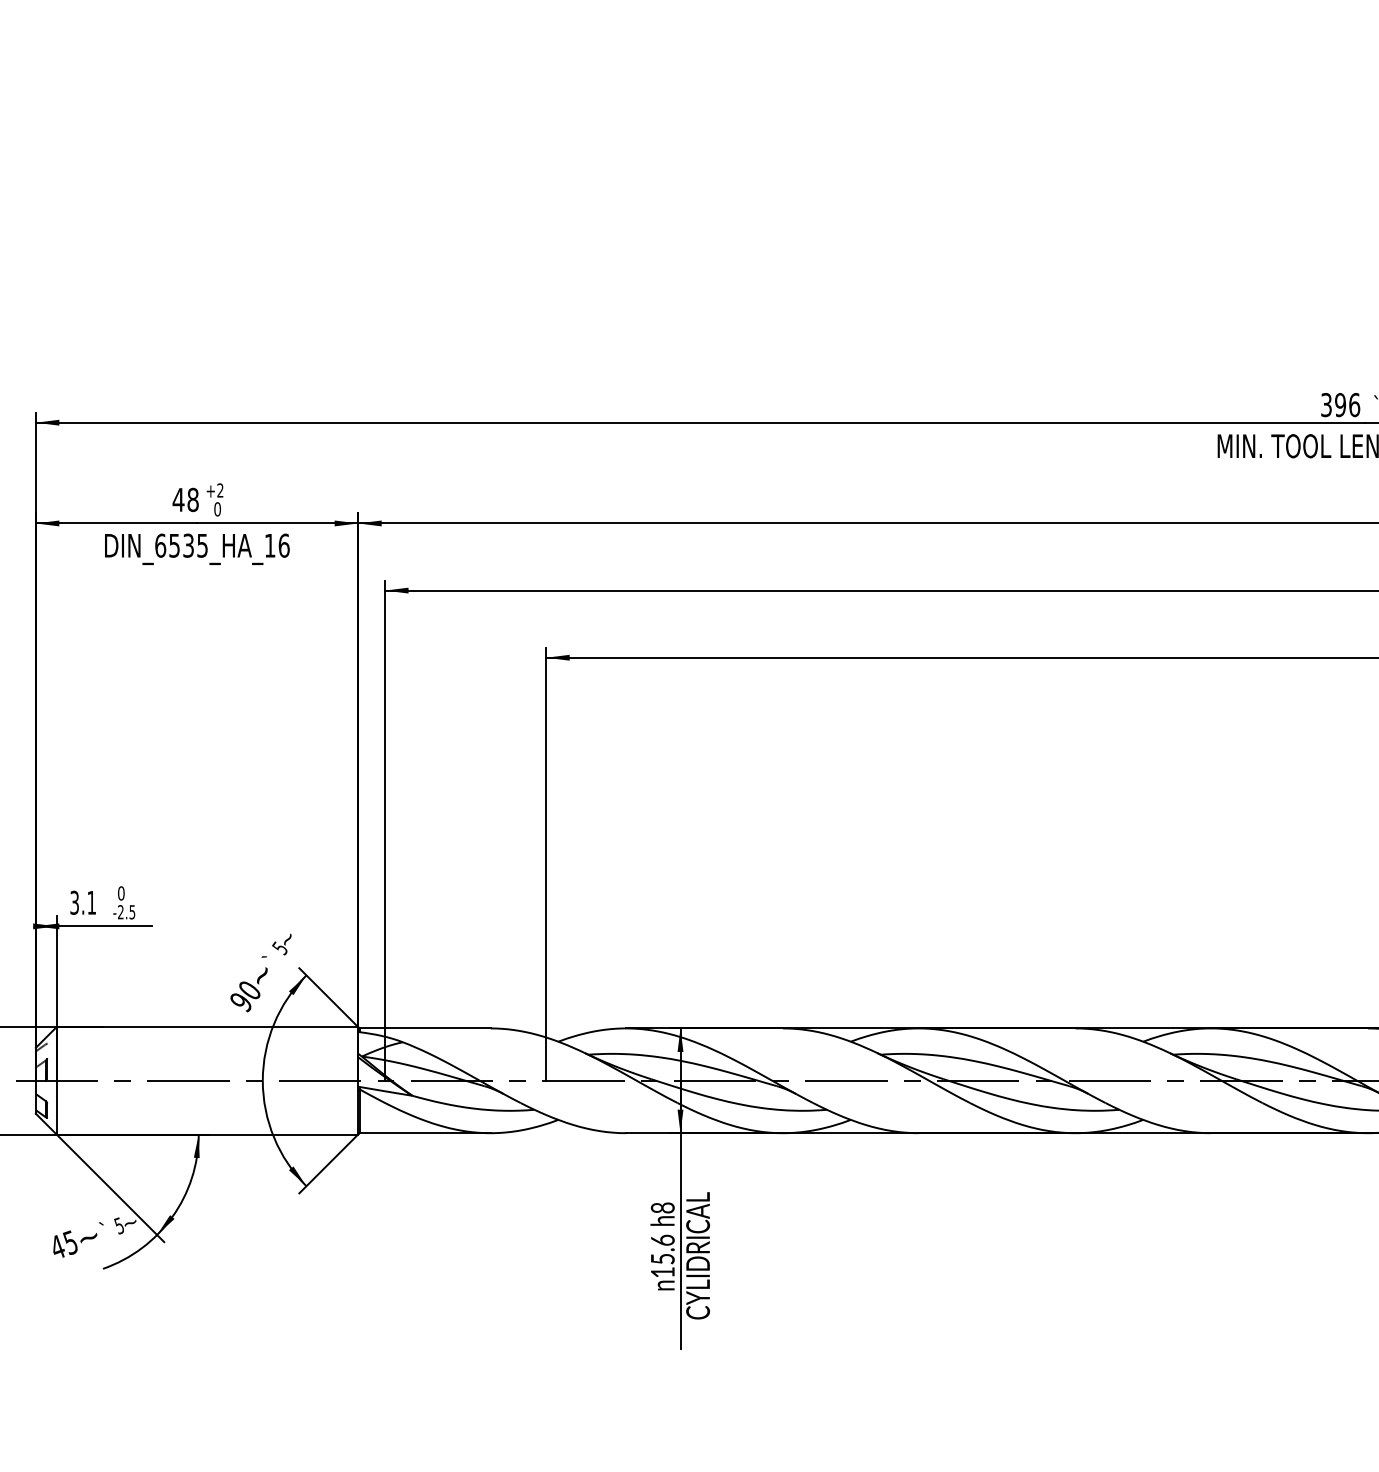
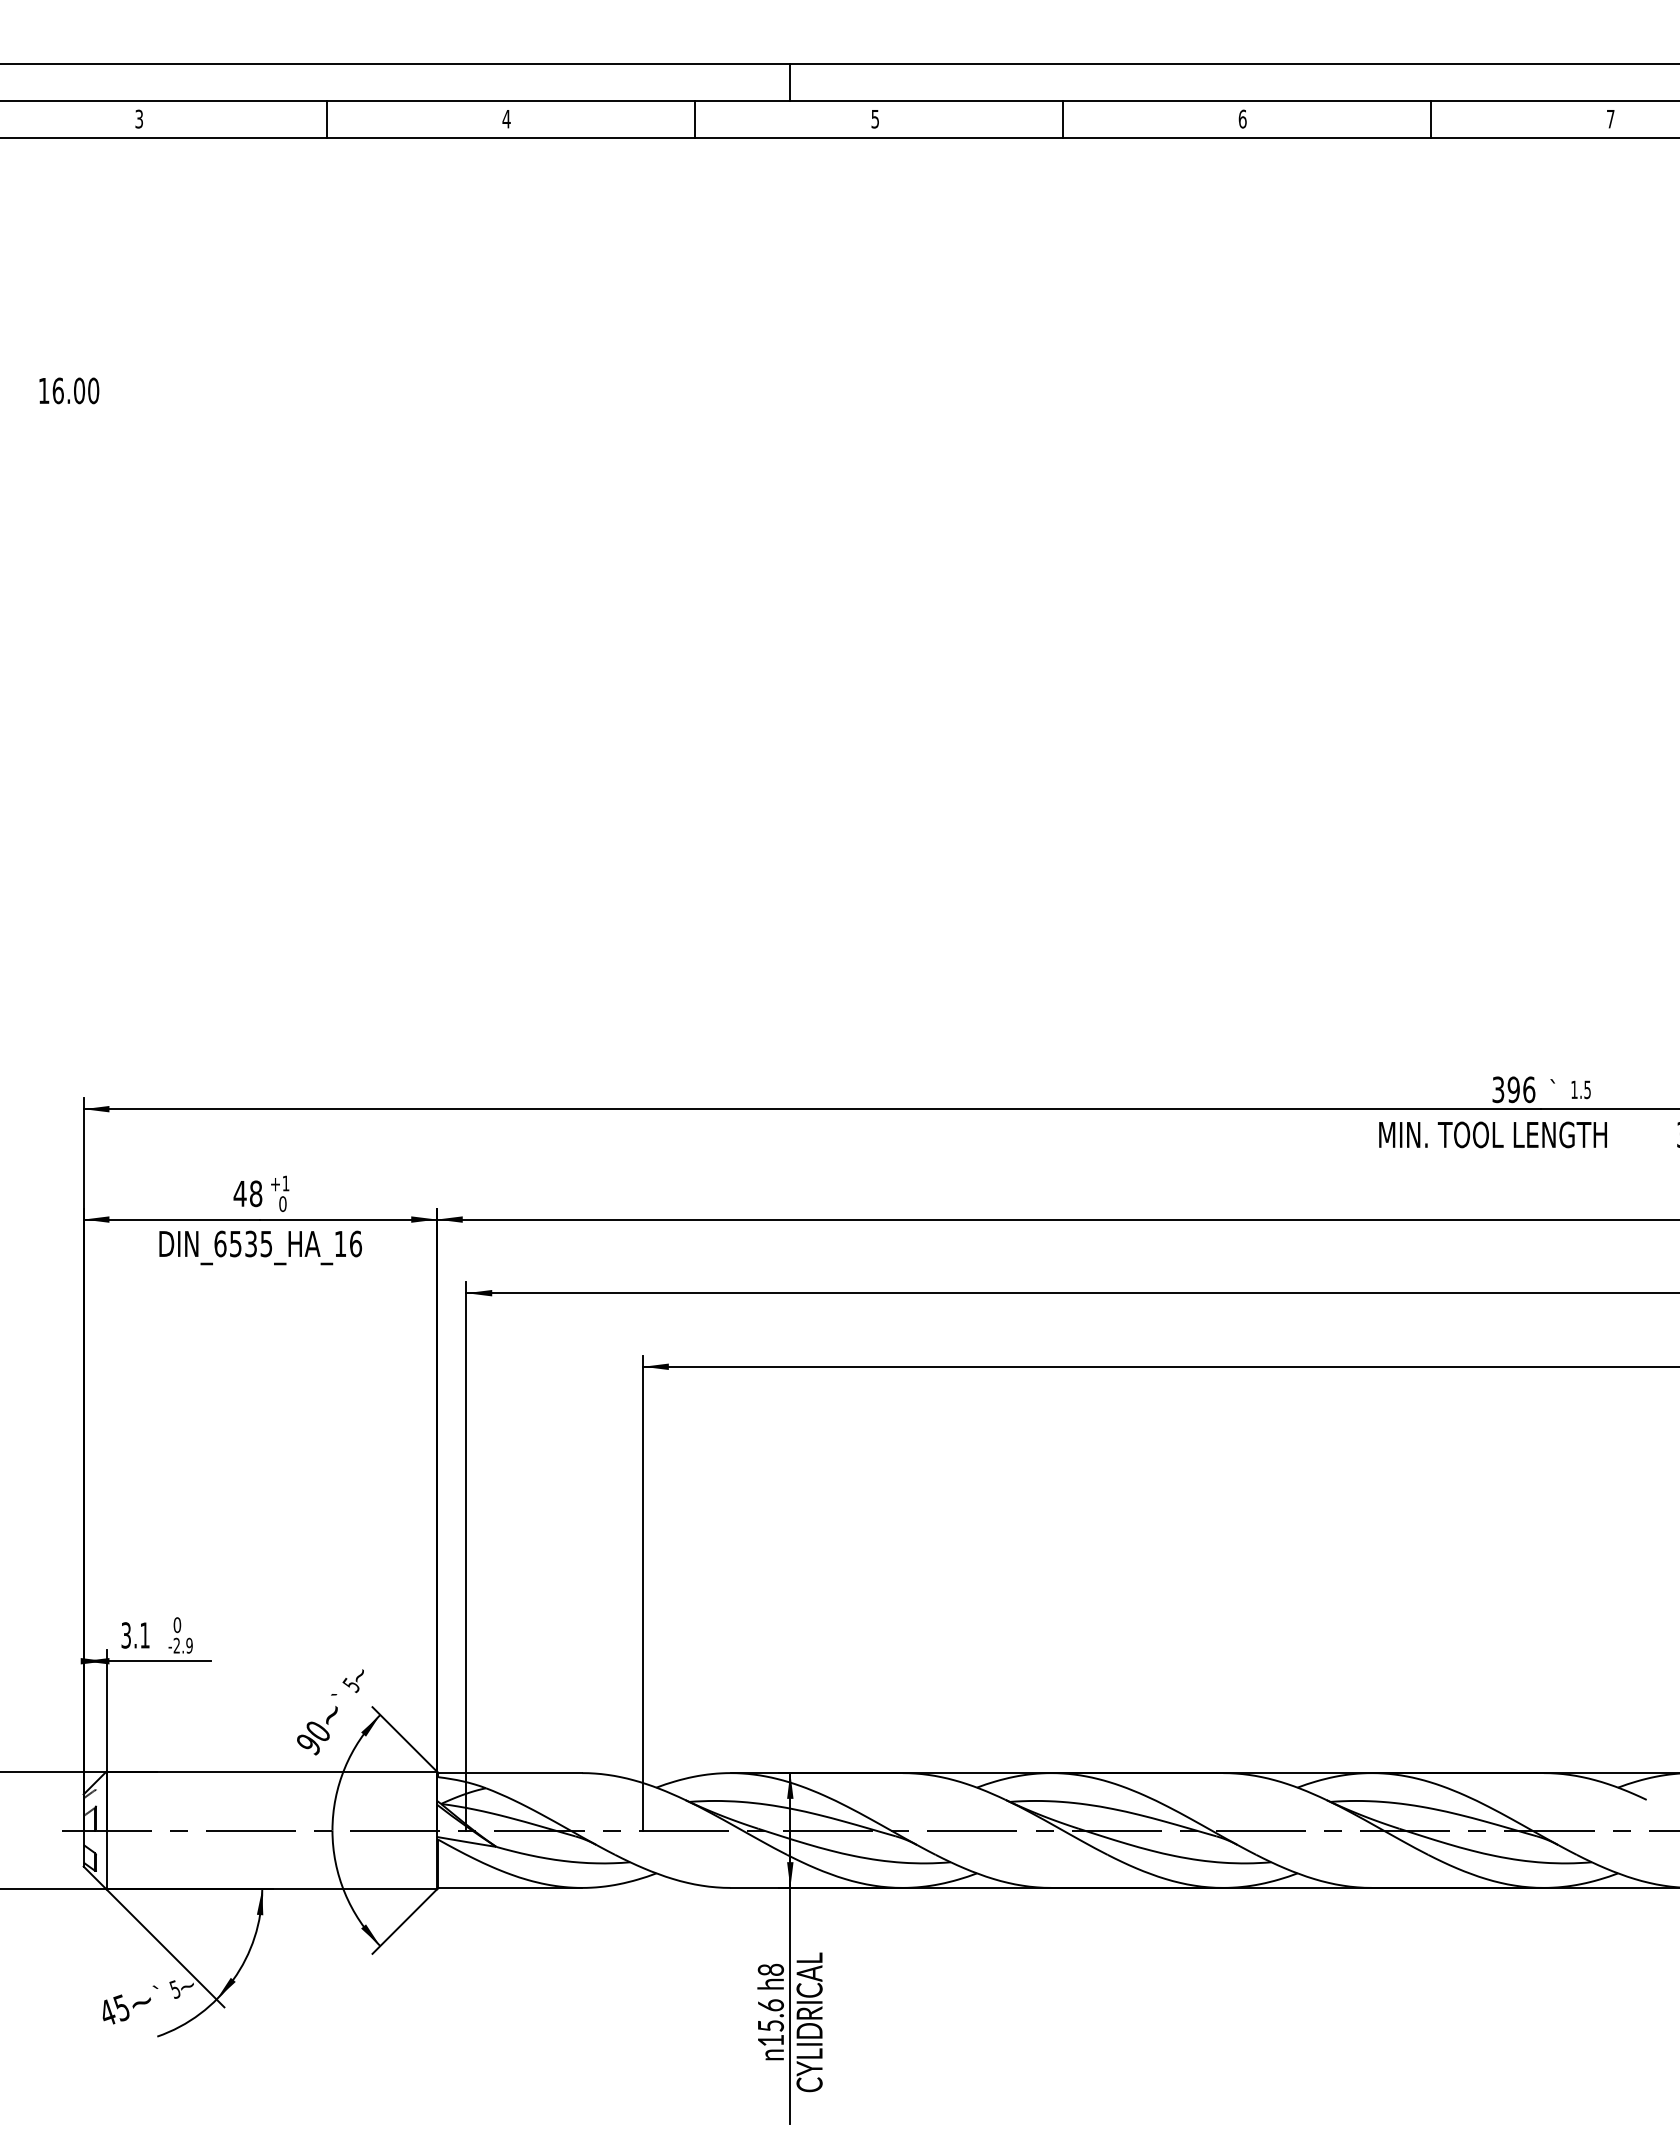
text: (219, 490) -> (285, 1183), +2 -> +1
text: (132, 912) -> (189, 1645), -2.5 -> -2.9

